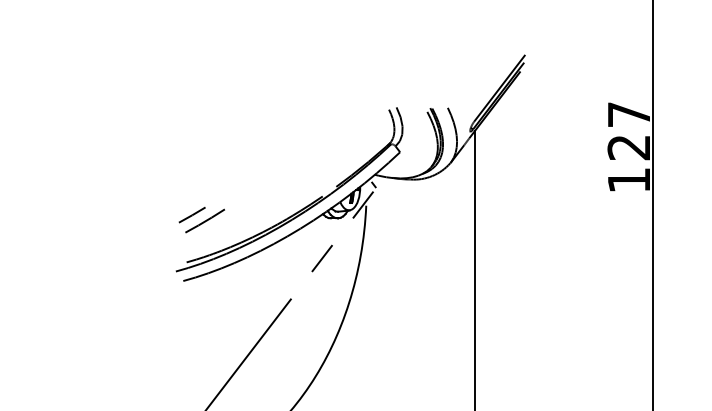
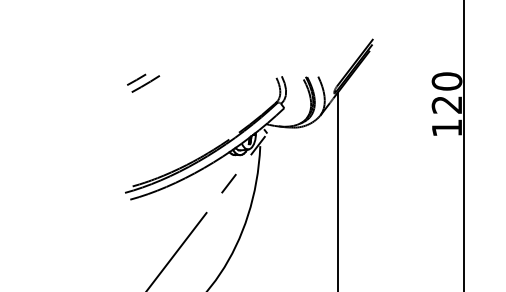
text: (628, 114) -> (446, 81), 127 -> 120
part: (201, 218) -> (143, 82), moved

